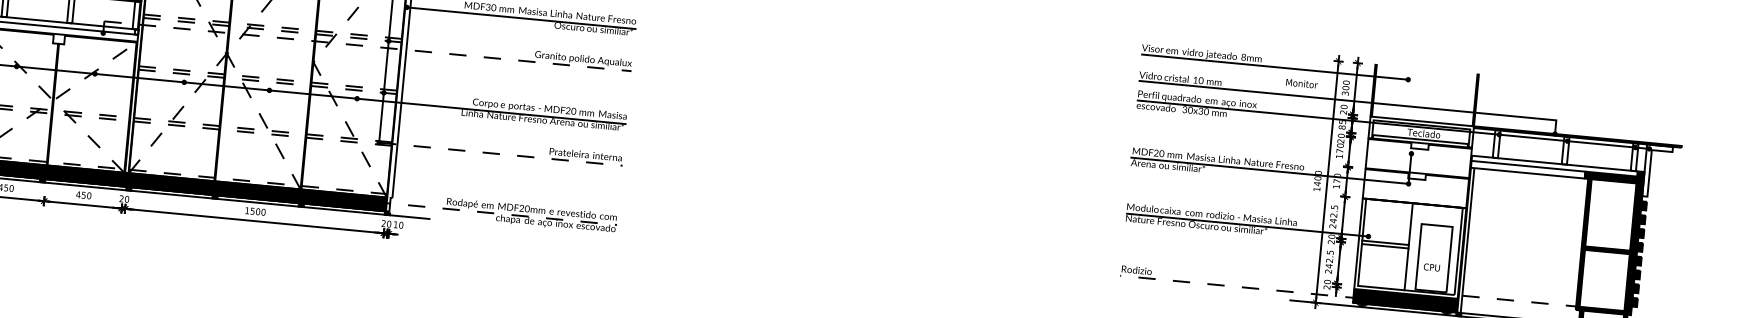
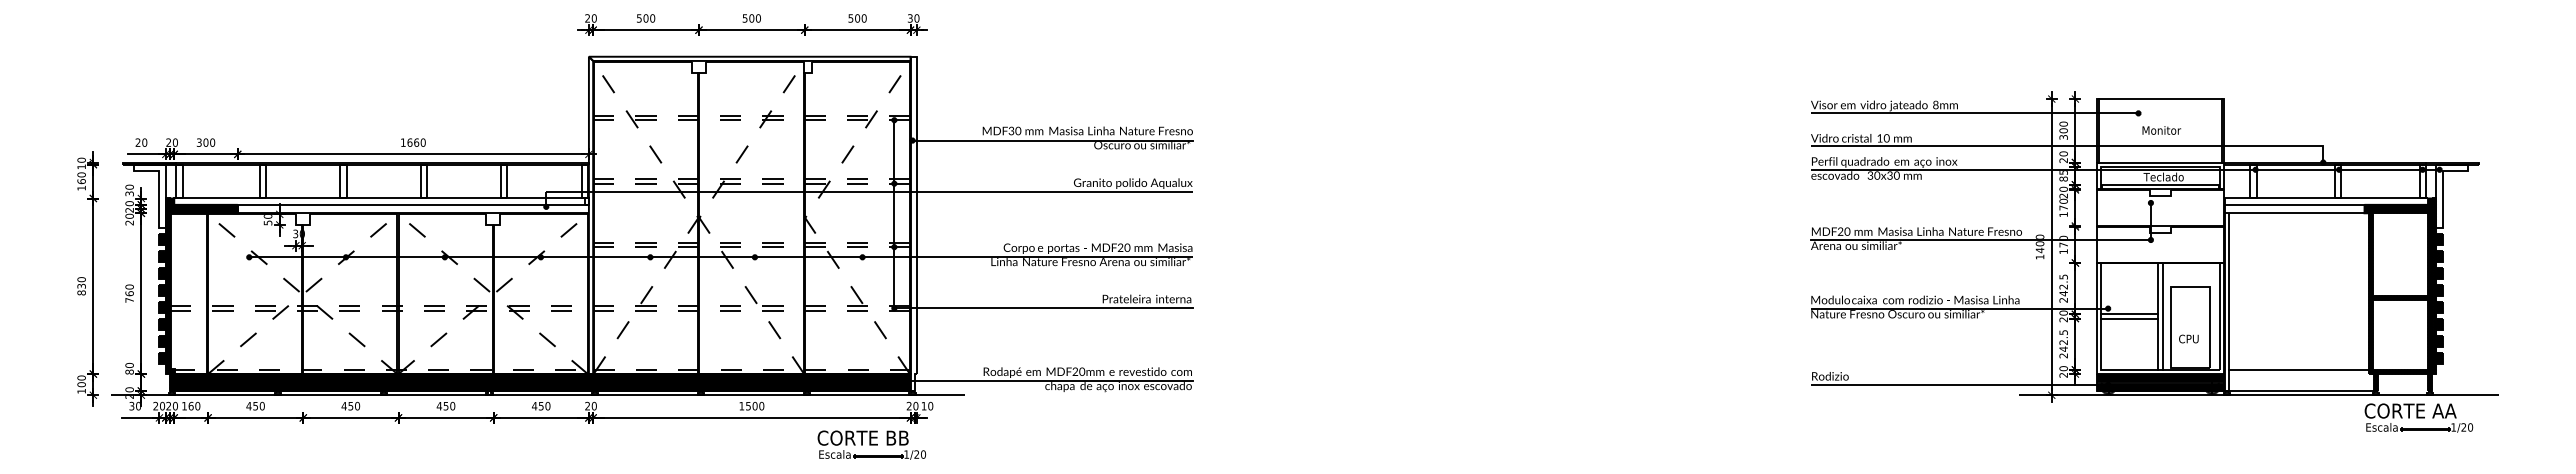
line: (368, 46) -> (870, 192), dashed -> solid
line: (1427, 70) -> (2160, 99), added
text: (1301, 83) -> (2161, 130), moved
line: (501, 154) -> (1044, 308), dashed -> solid
line: (495, 213) -> (1044, 380), dashed -> solid
line: (1412, 247) -> (2162, 316), added
part: (350, 251) -> (871, 444), added
line: (1241, 286) -> (1959, 384), dashed -> solid
line: (1518, 300) -> (2298, 369), dashed -> solid

